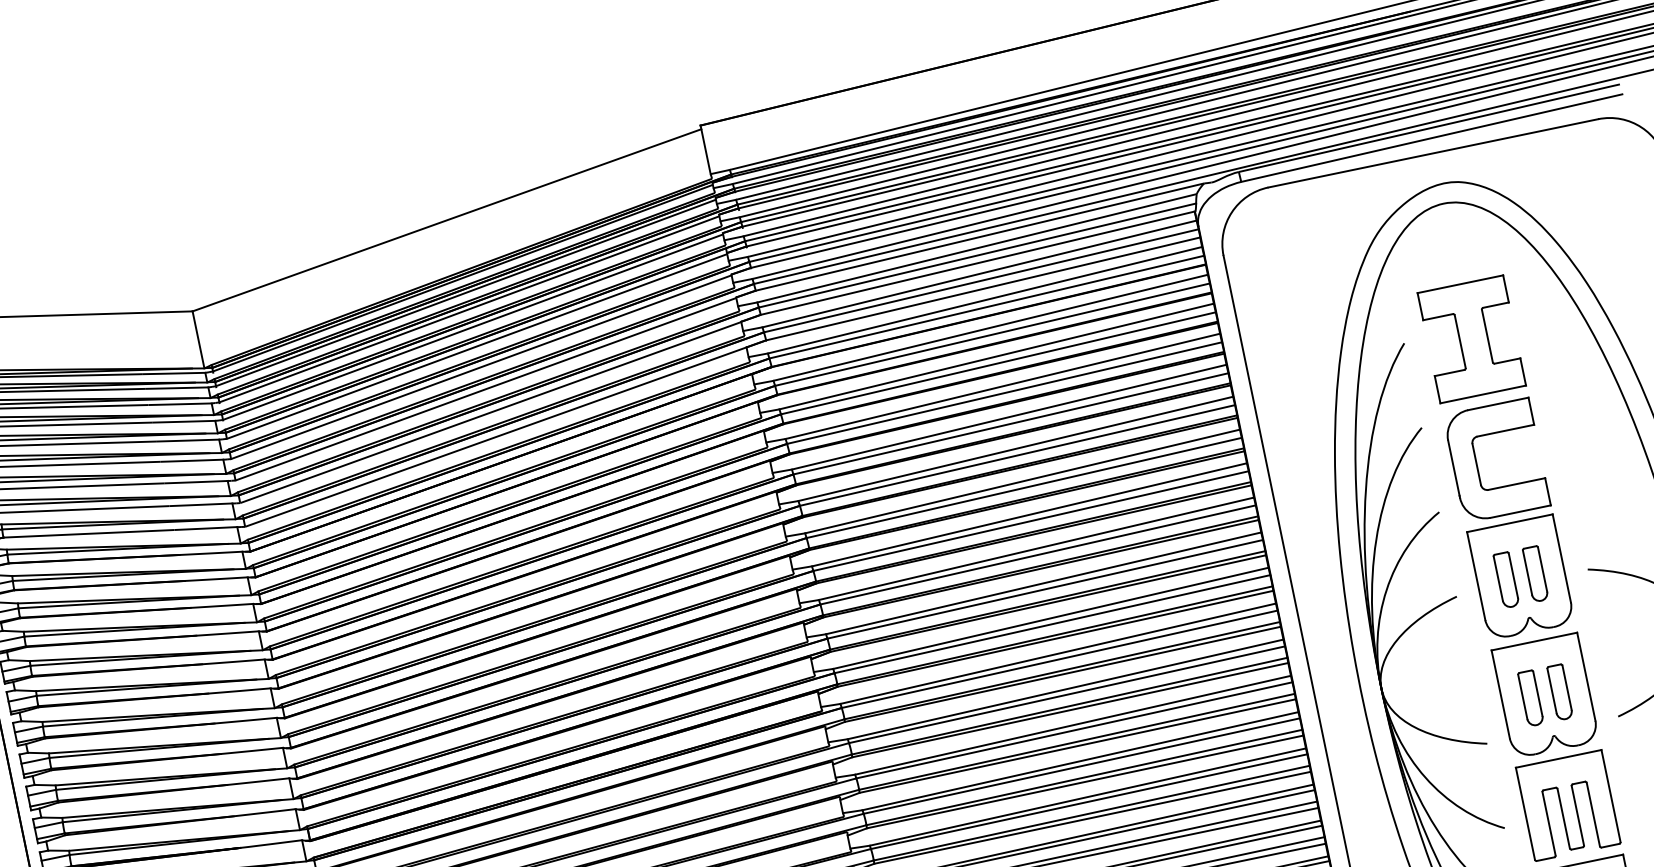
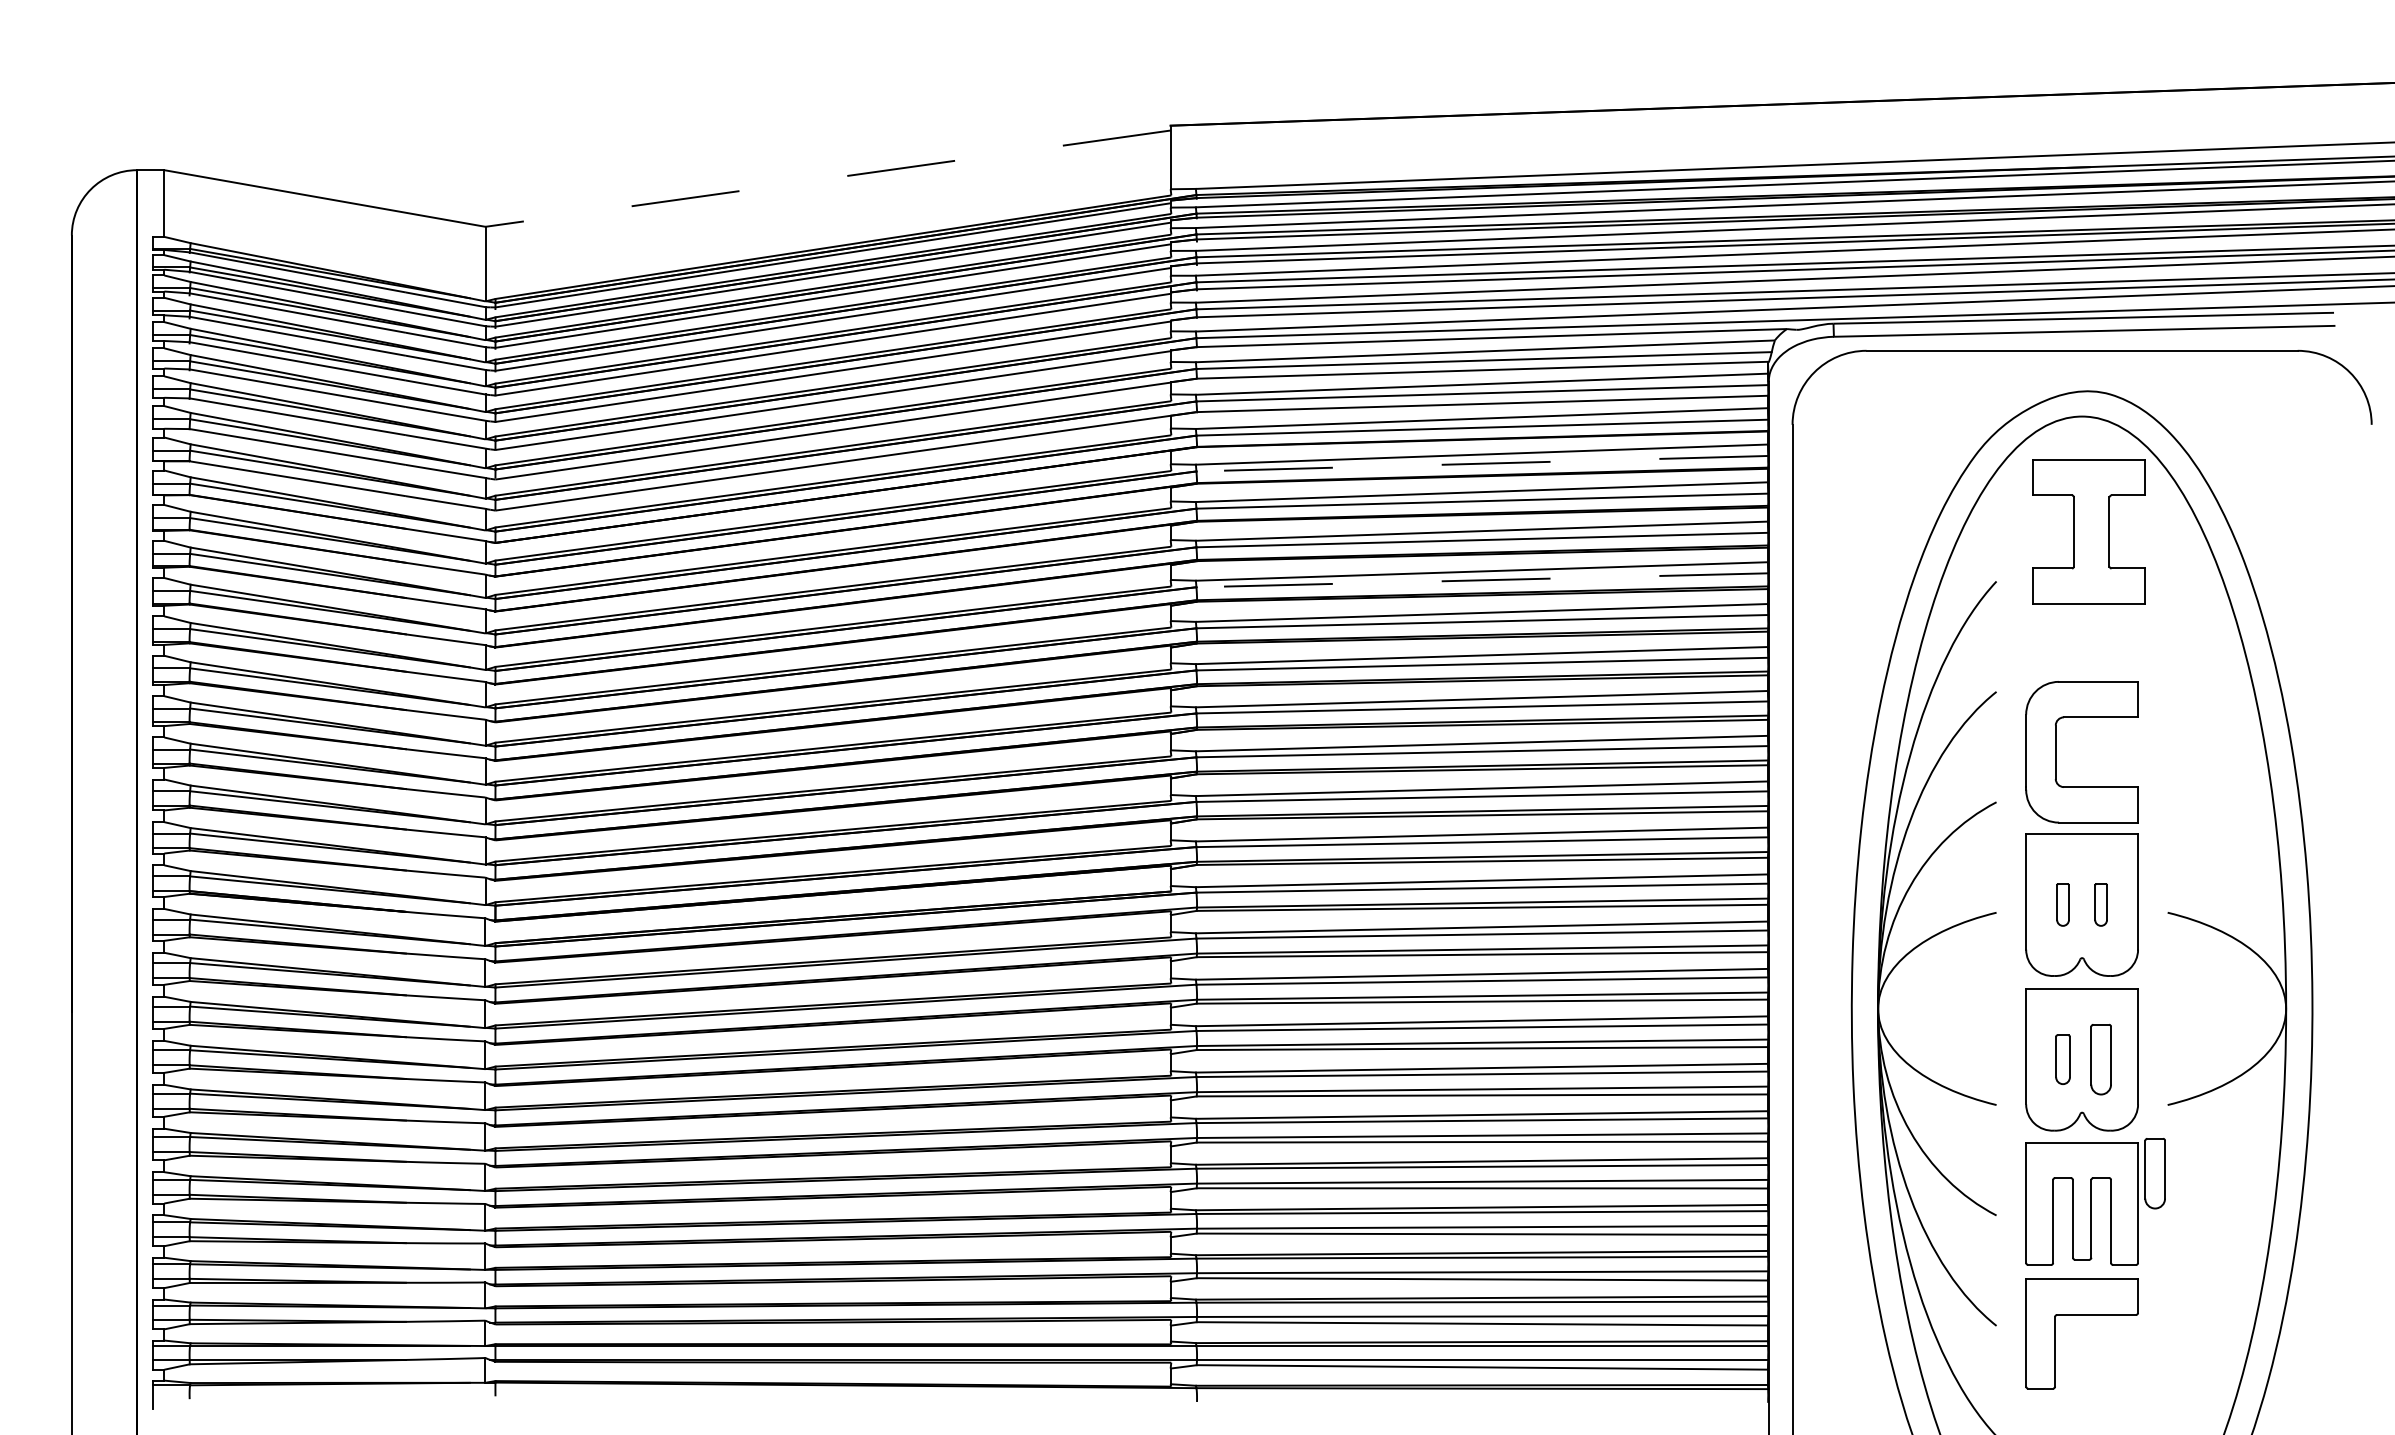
line: (447, 220) -> (828, 178), solid -> dashed
line: (992, 334) -> (1482, 463), solid -> dashed
part: (1471, 339) -> (2088, 531), moved
line: (1011, 423) -> (1482, 580), solid -> dashed
part: (1535, 573) -> (2100, 904), size x0.6
part: (1505, 579) -> (2062, 904), size x0.6
part: (1530, 698) -> (2062, 1059), size x0.7
part: (1618, 771) -> (2154, 1173), added

